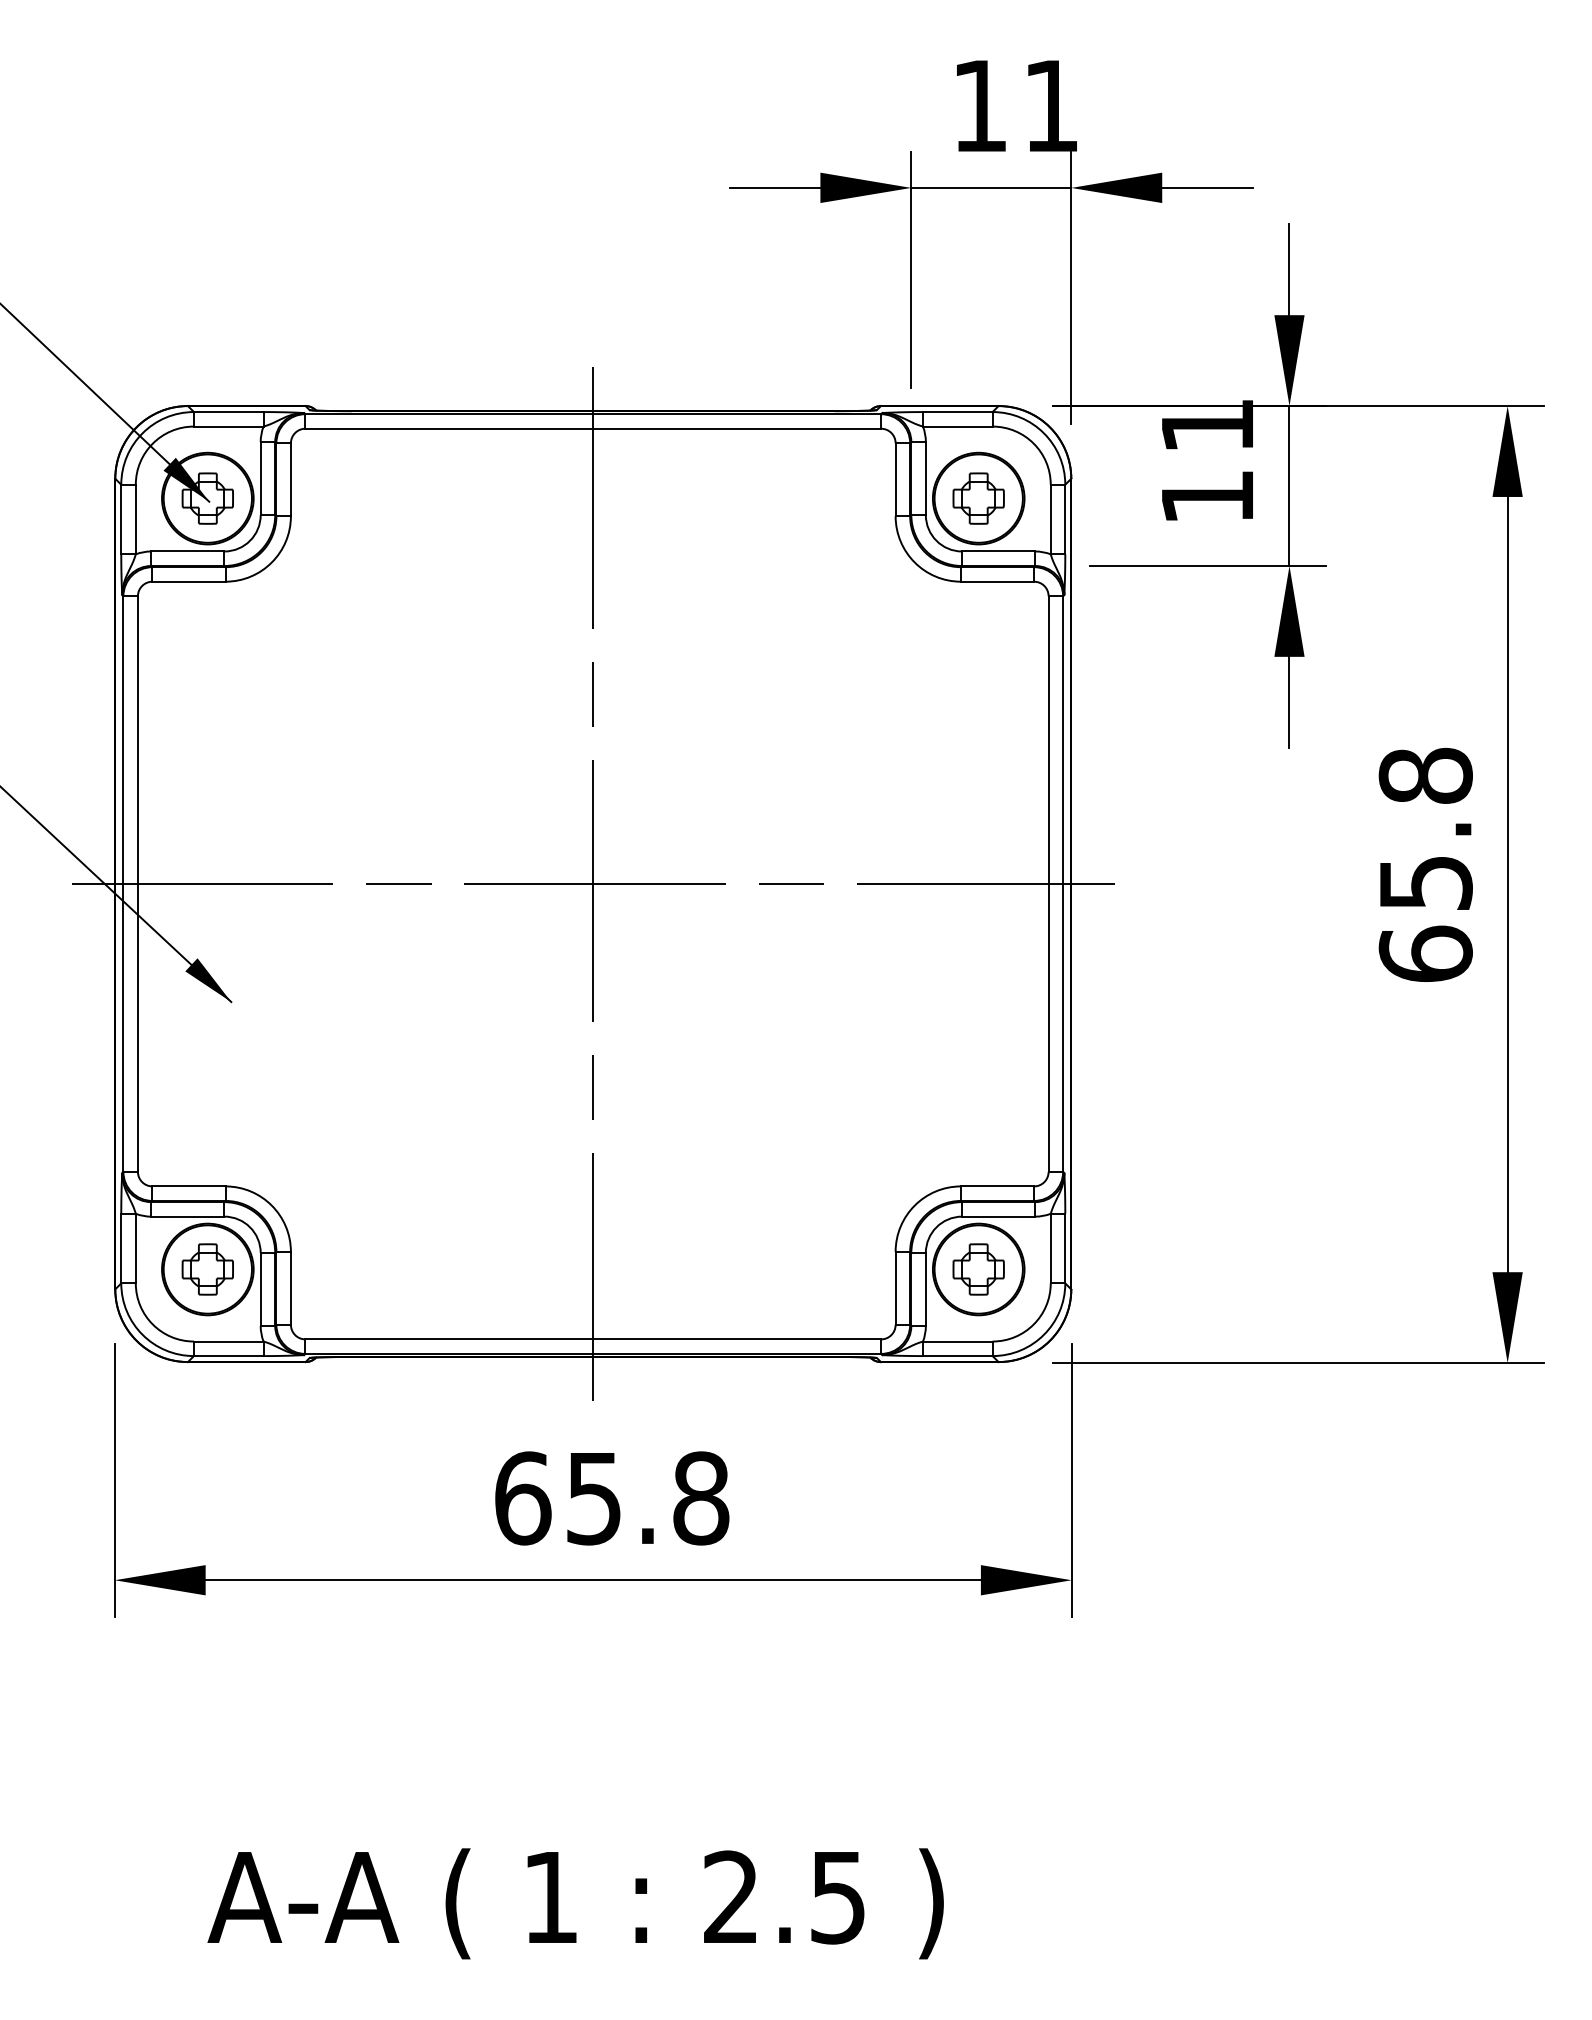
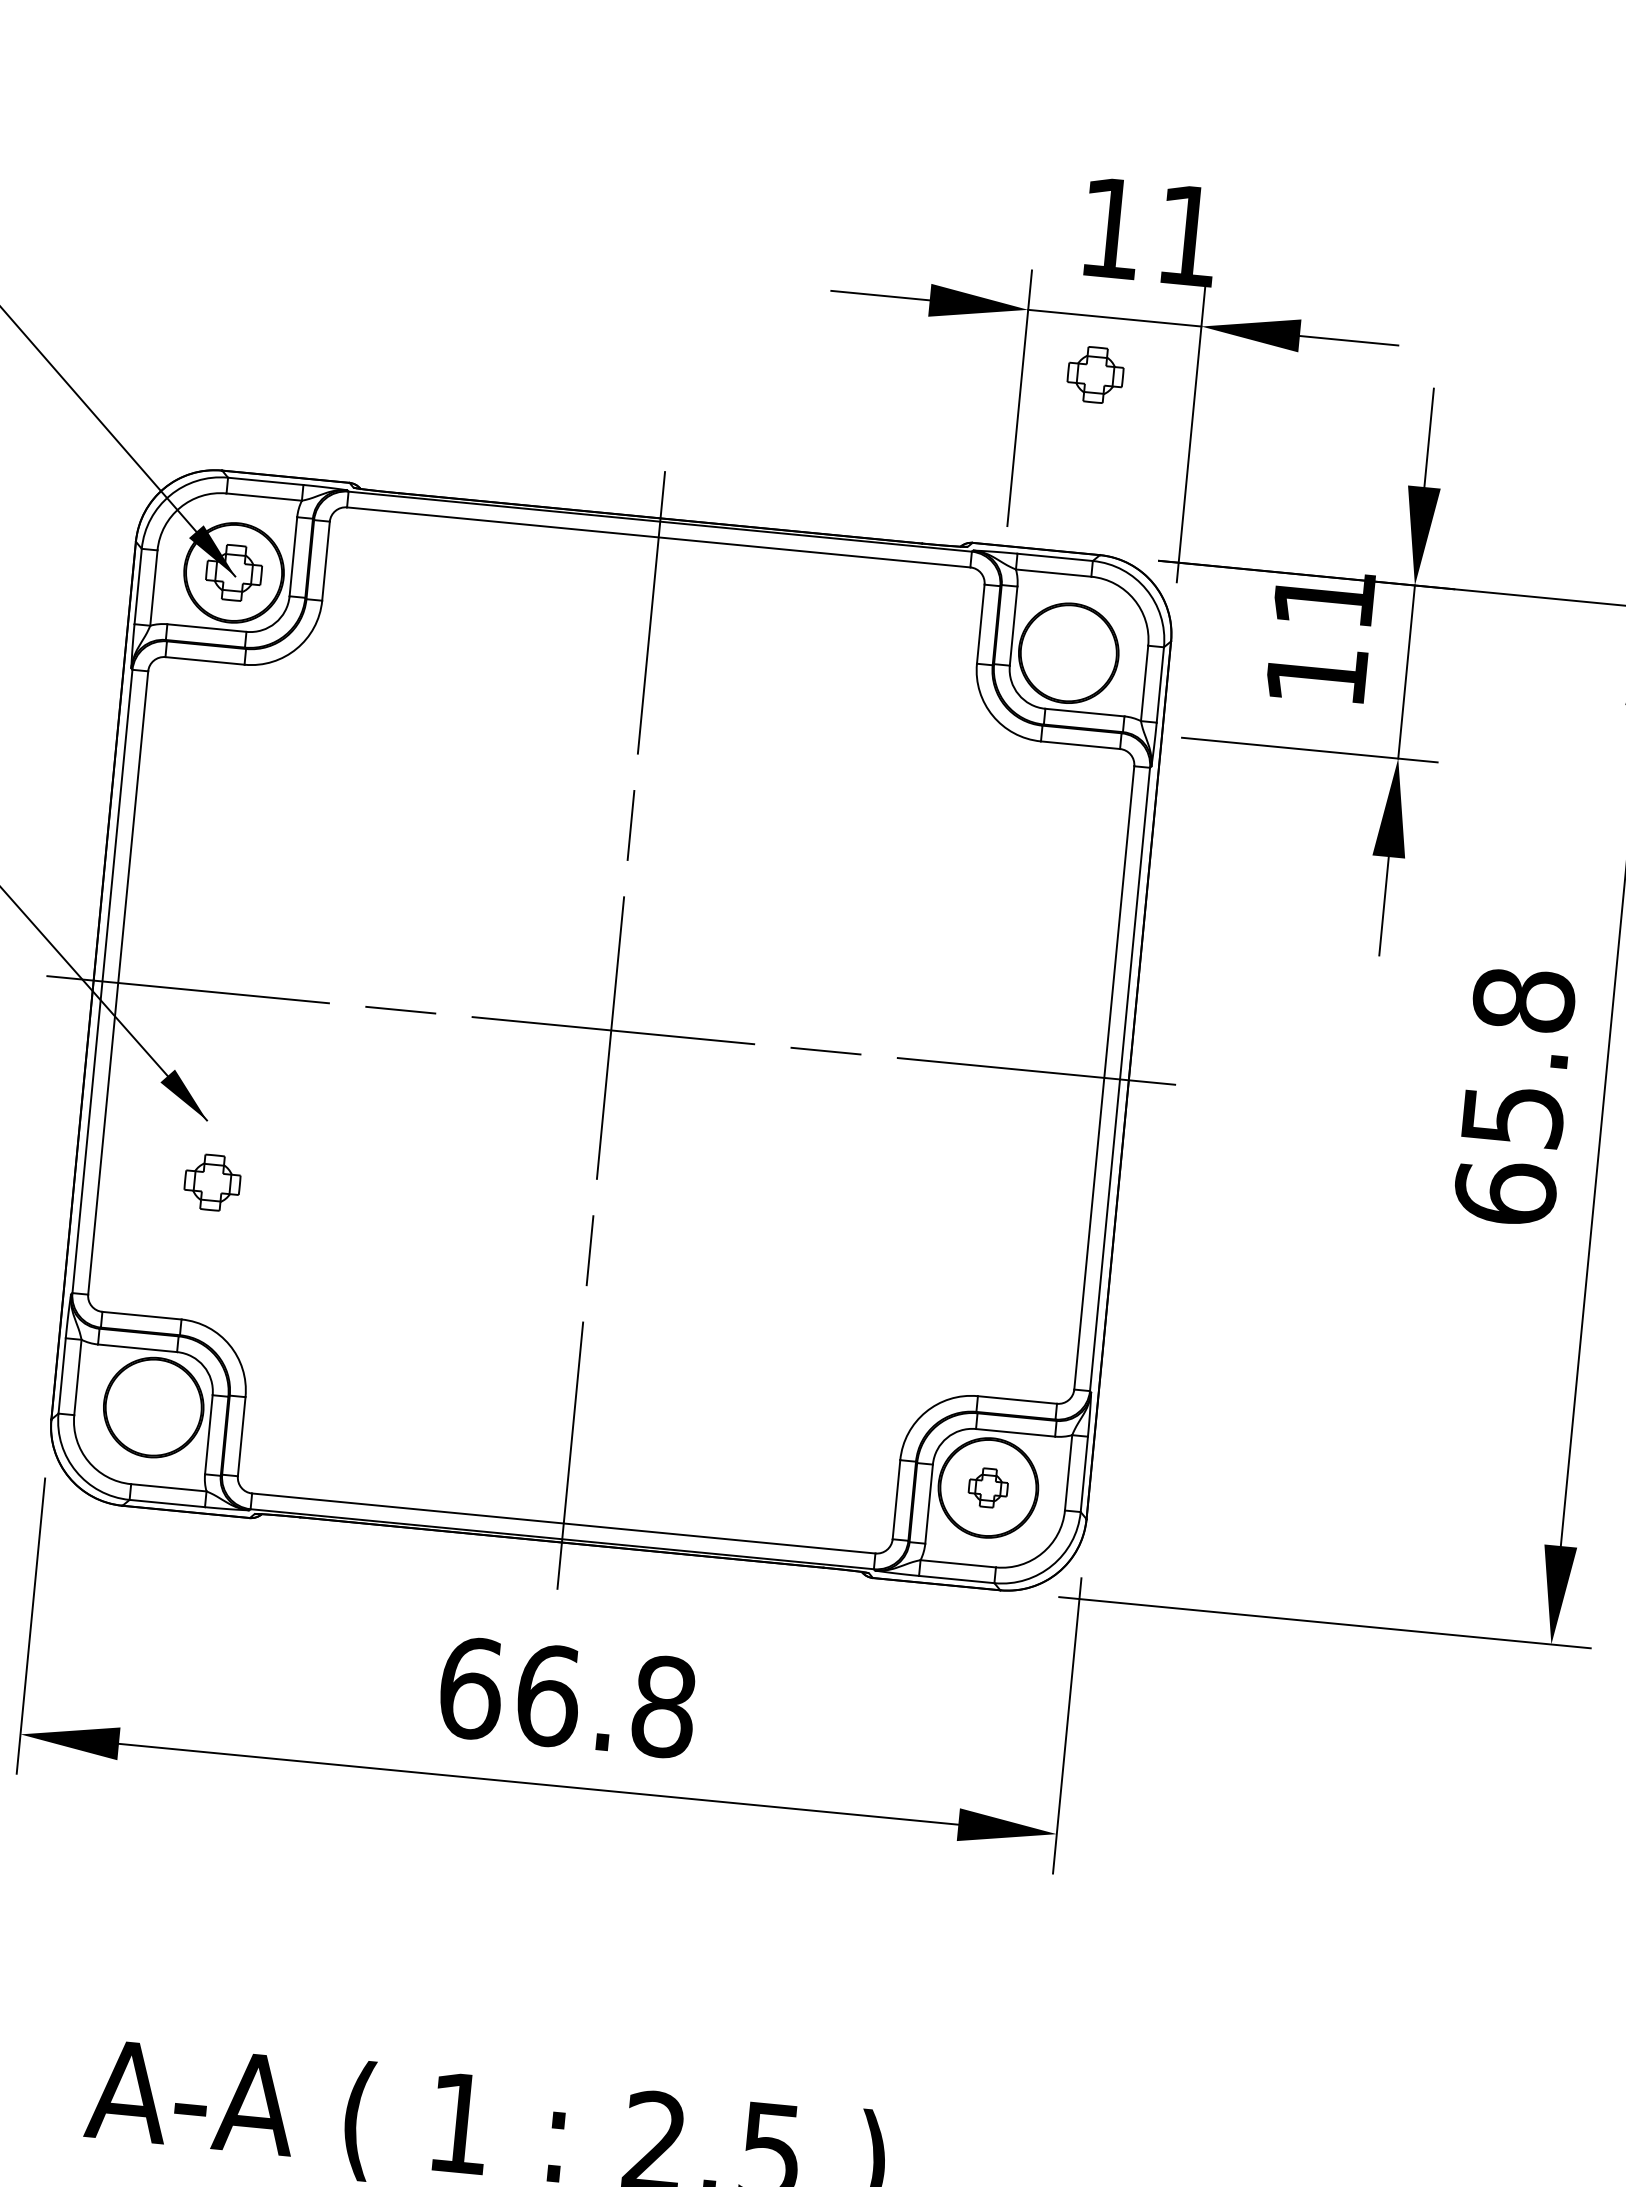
part: (978, 498) -> (1095, 374), moved
part: (207, 1269) -> (212, 1182), moved
part: (978, 1269) -> (988, 1487), size x0.7
text: (594, 1498) -> (548, 1695), 65.8 -> 66.8

